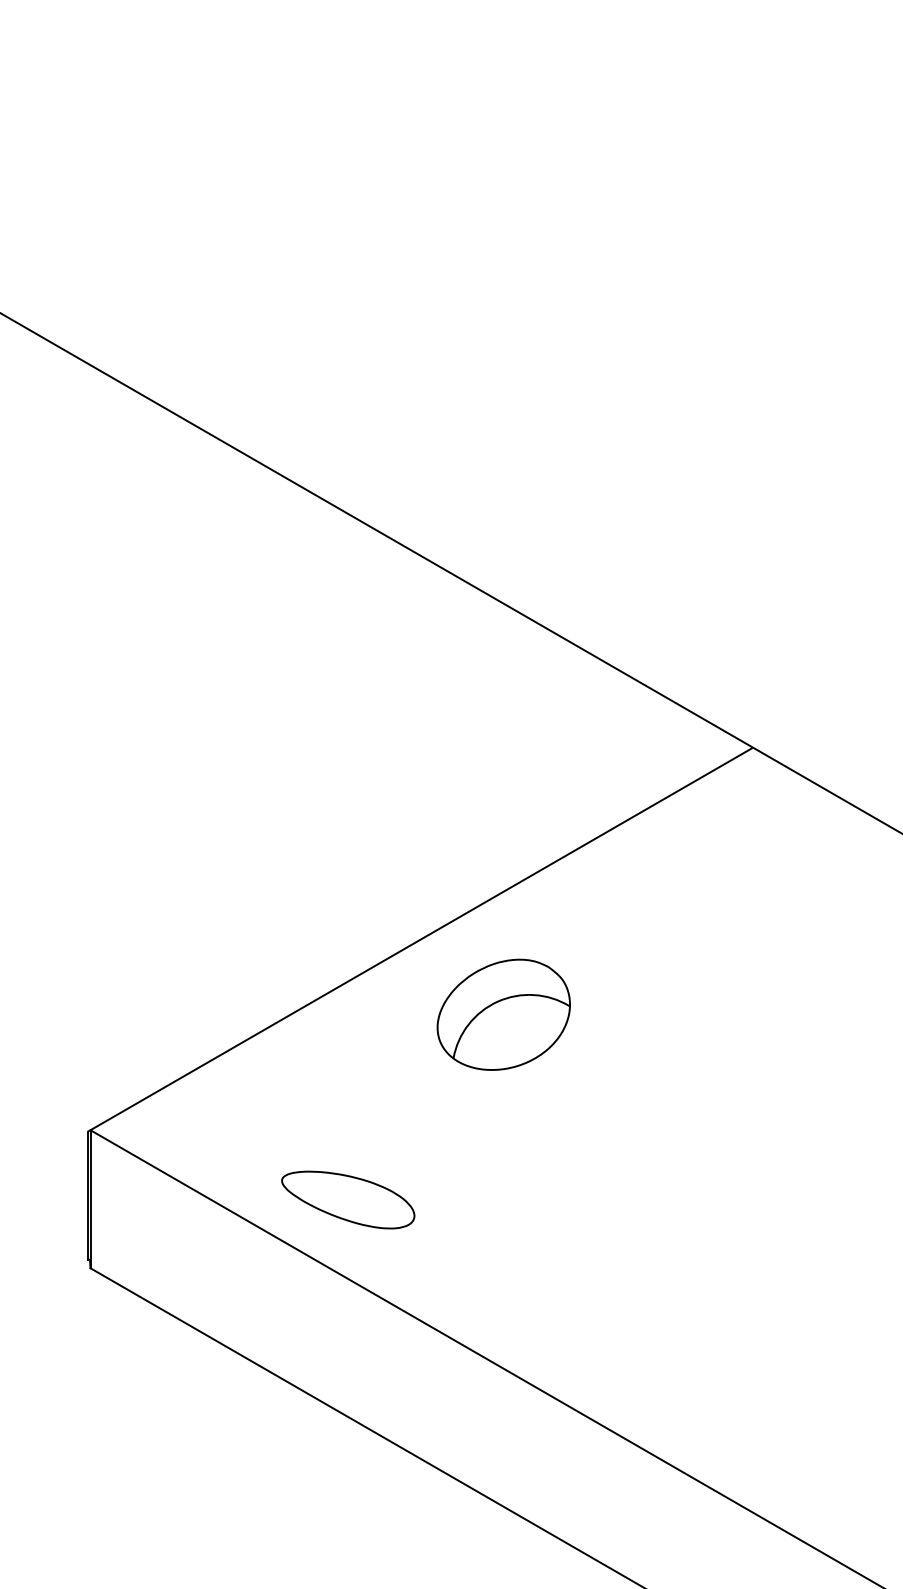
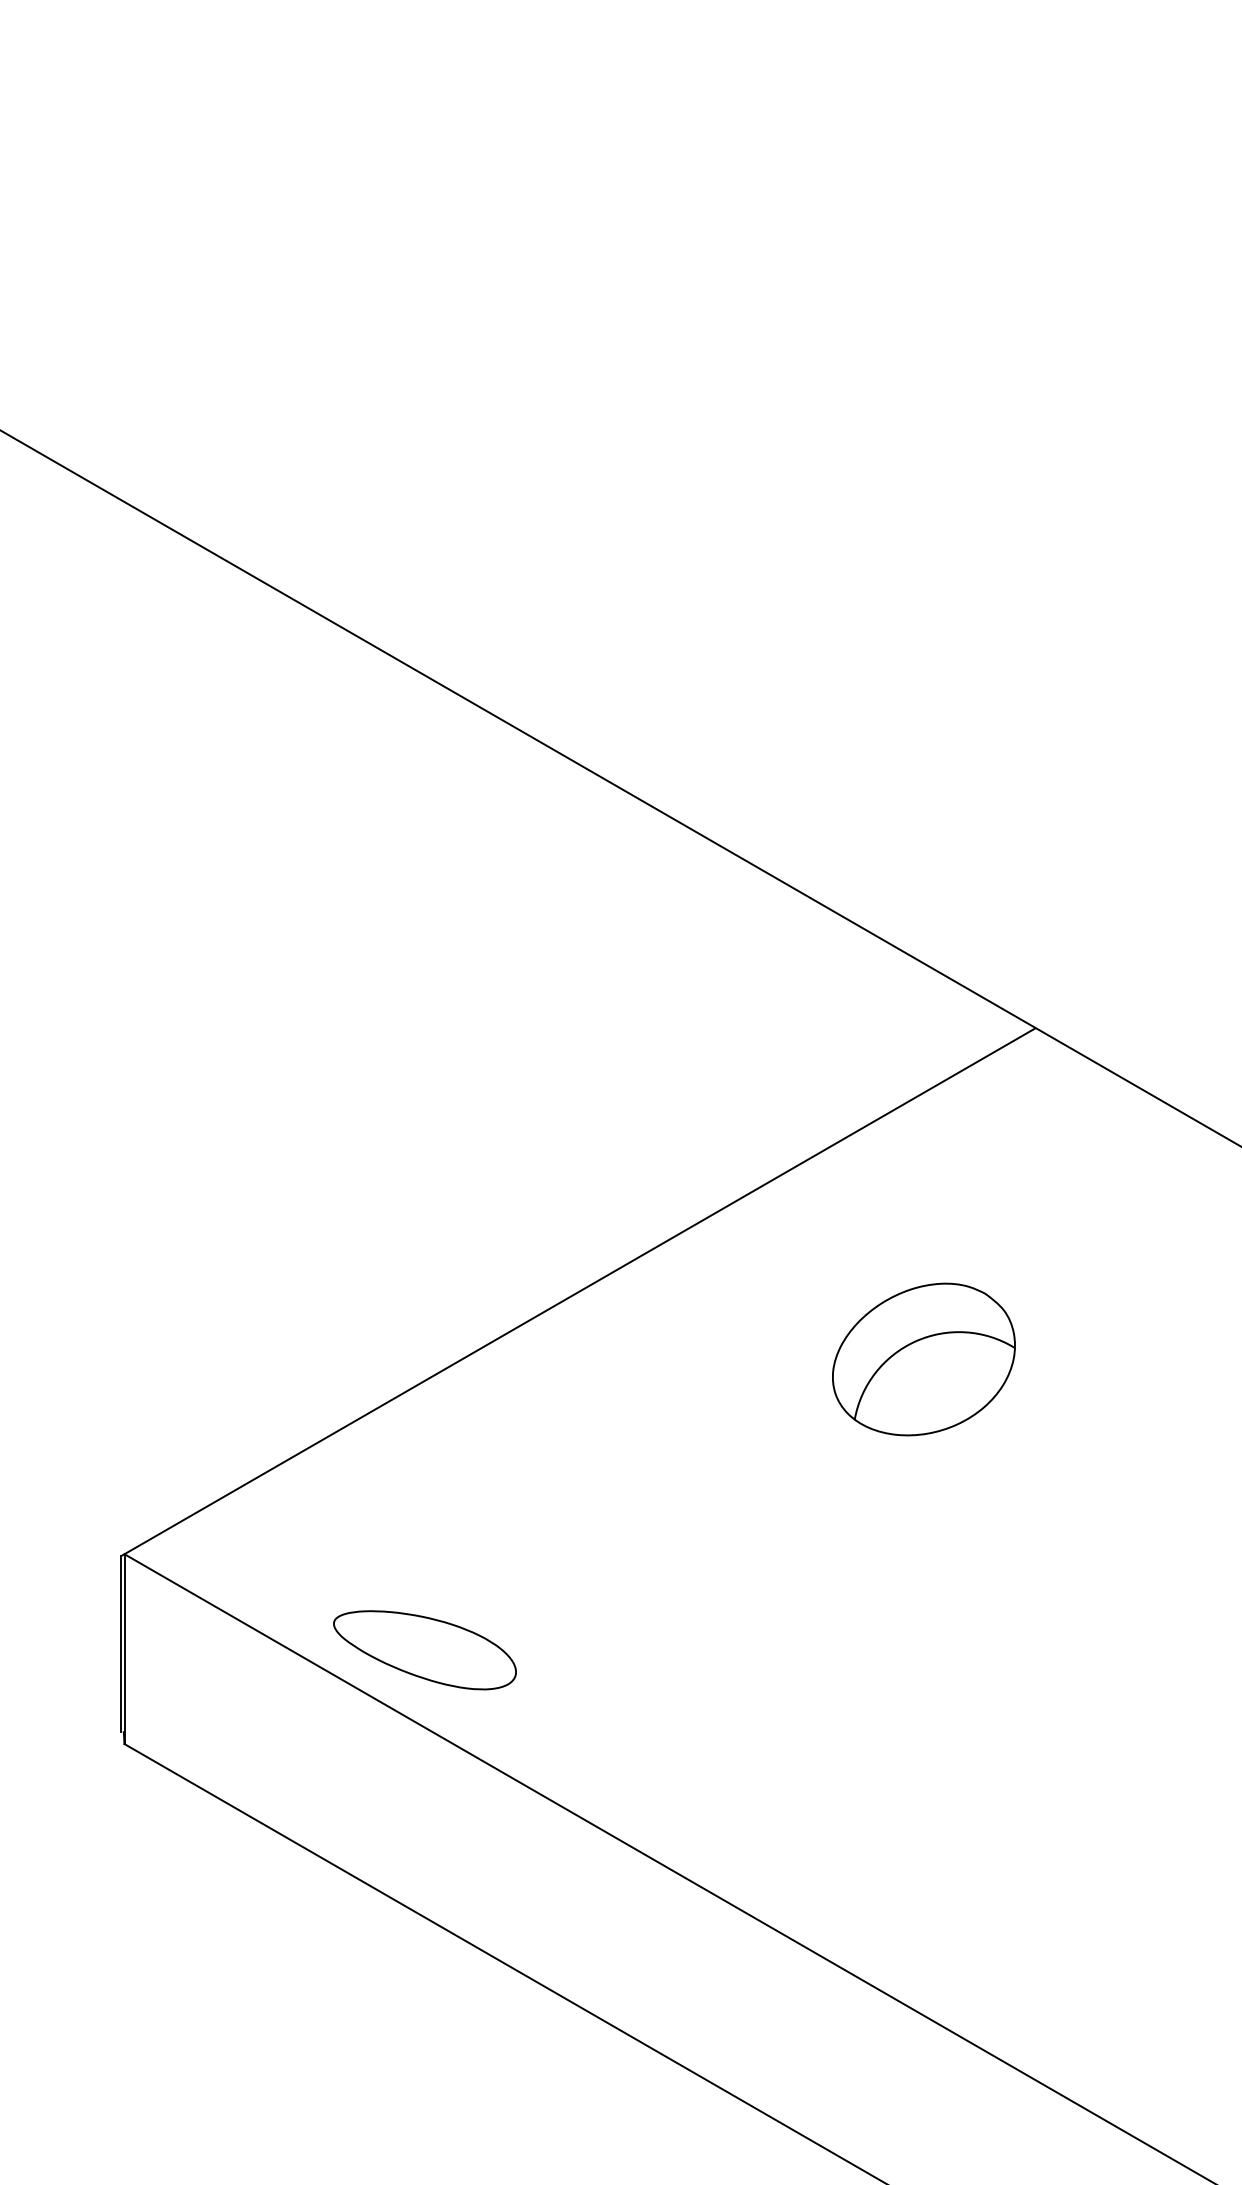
part: (503, 1014) -> (923, 1359), moved
part: (347, 1200) -> (424, 1650), moved

